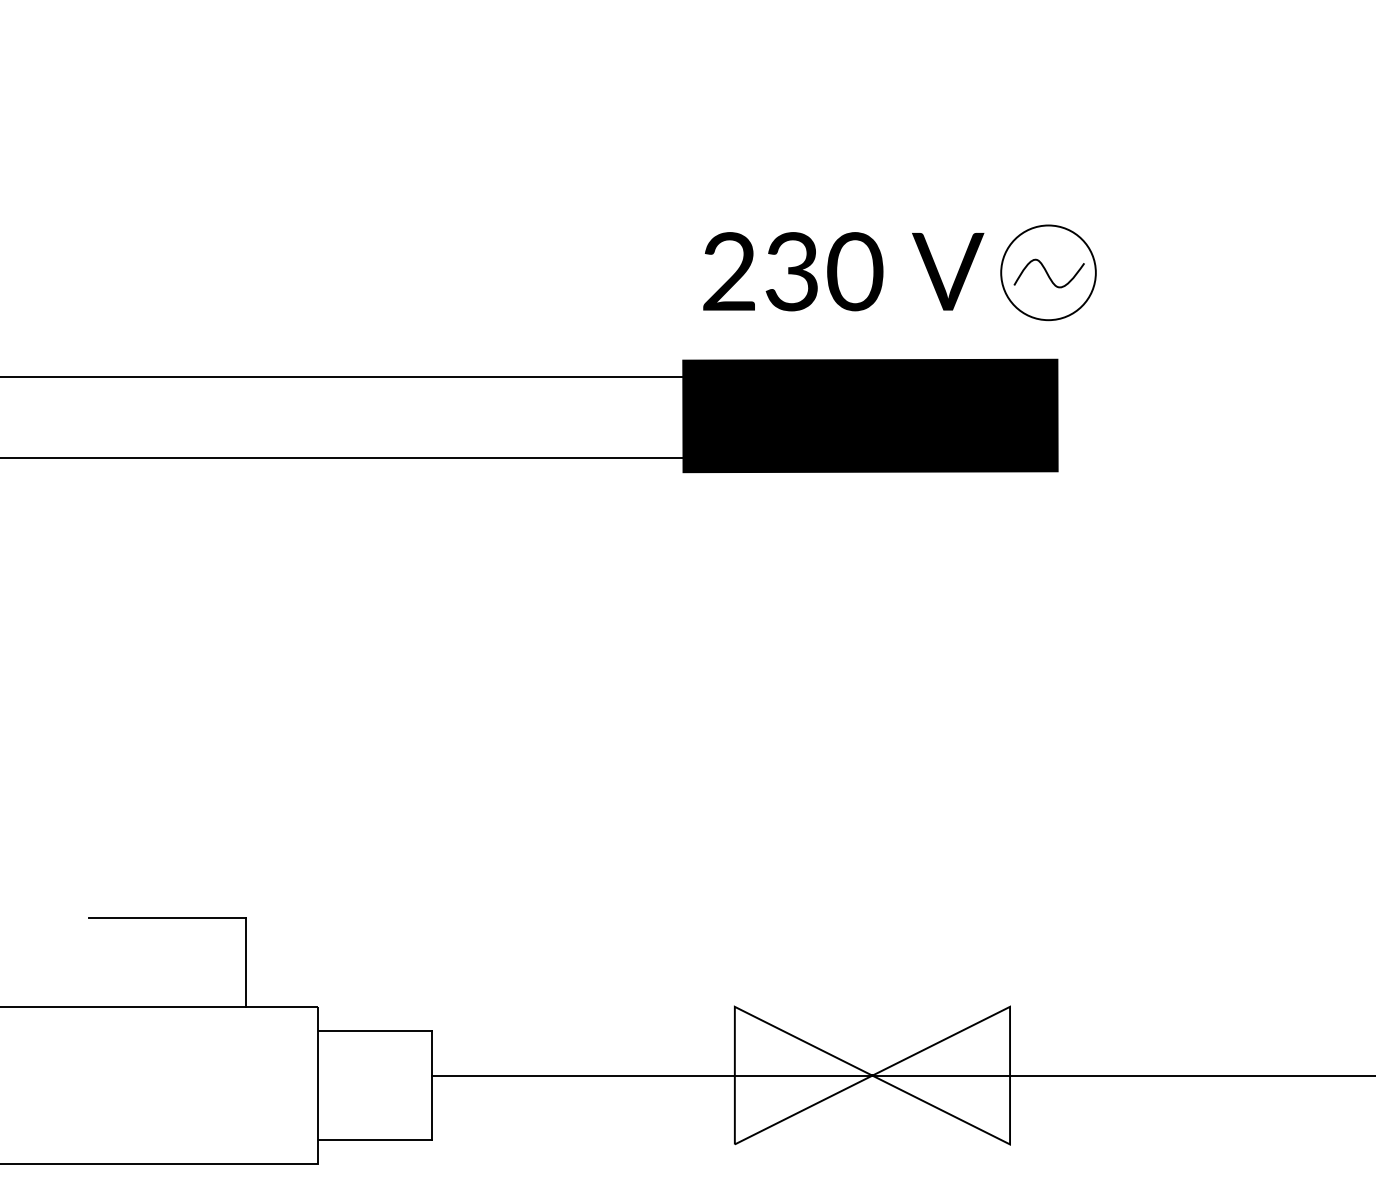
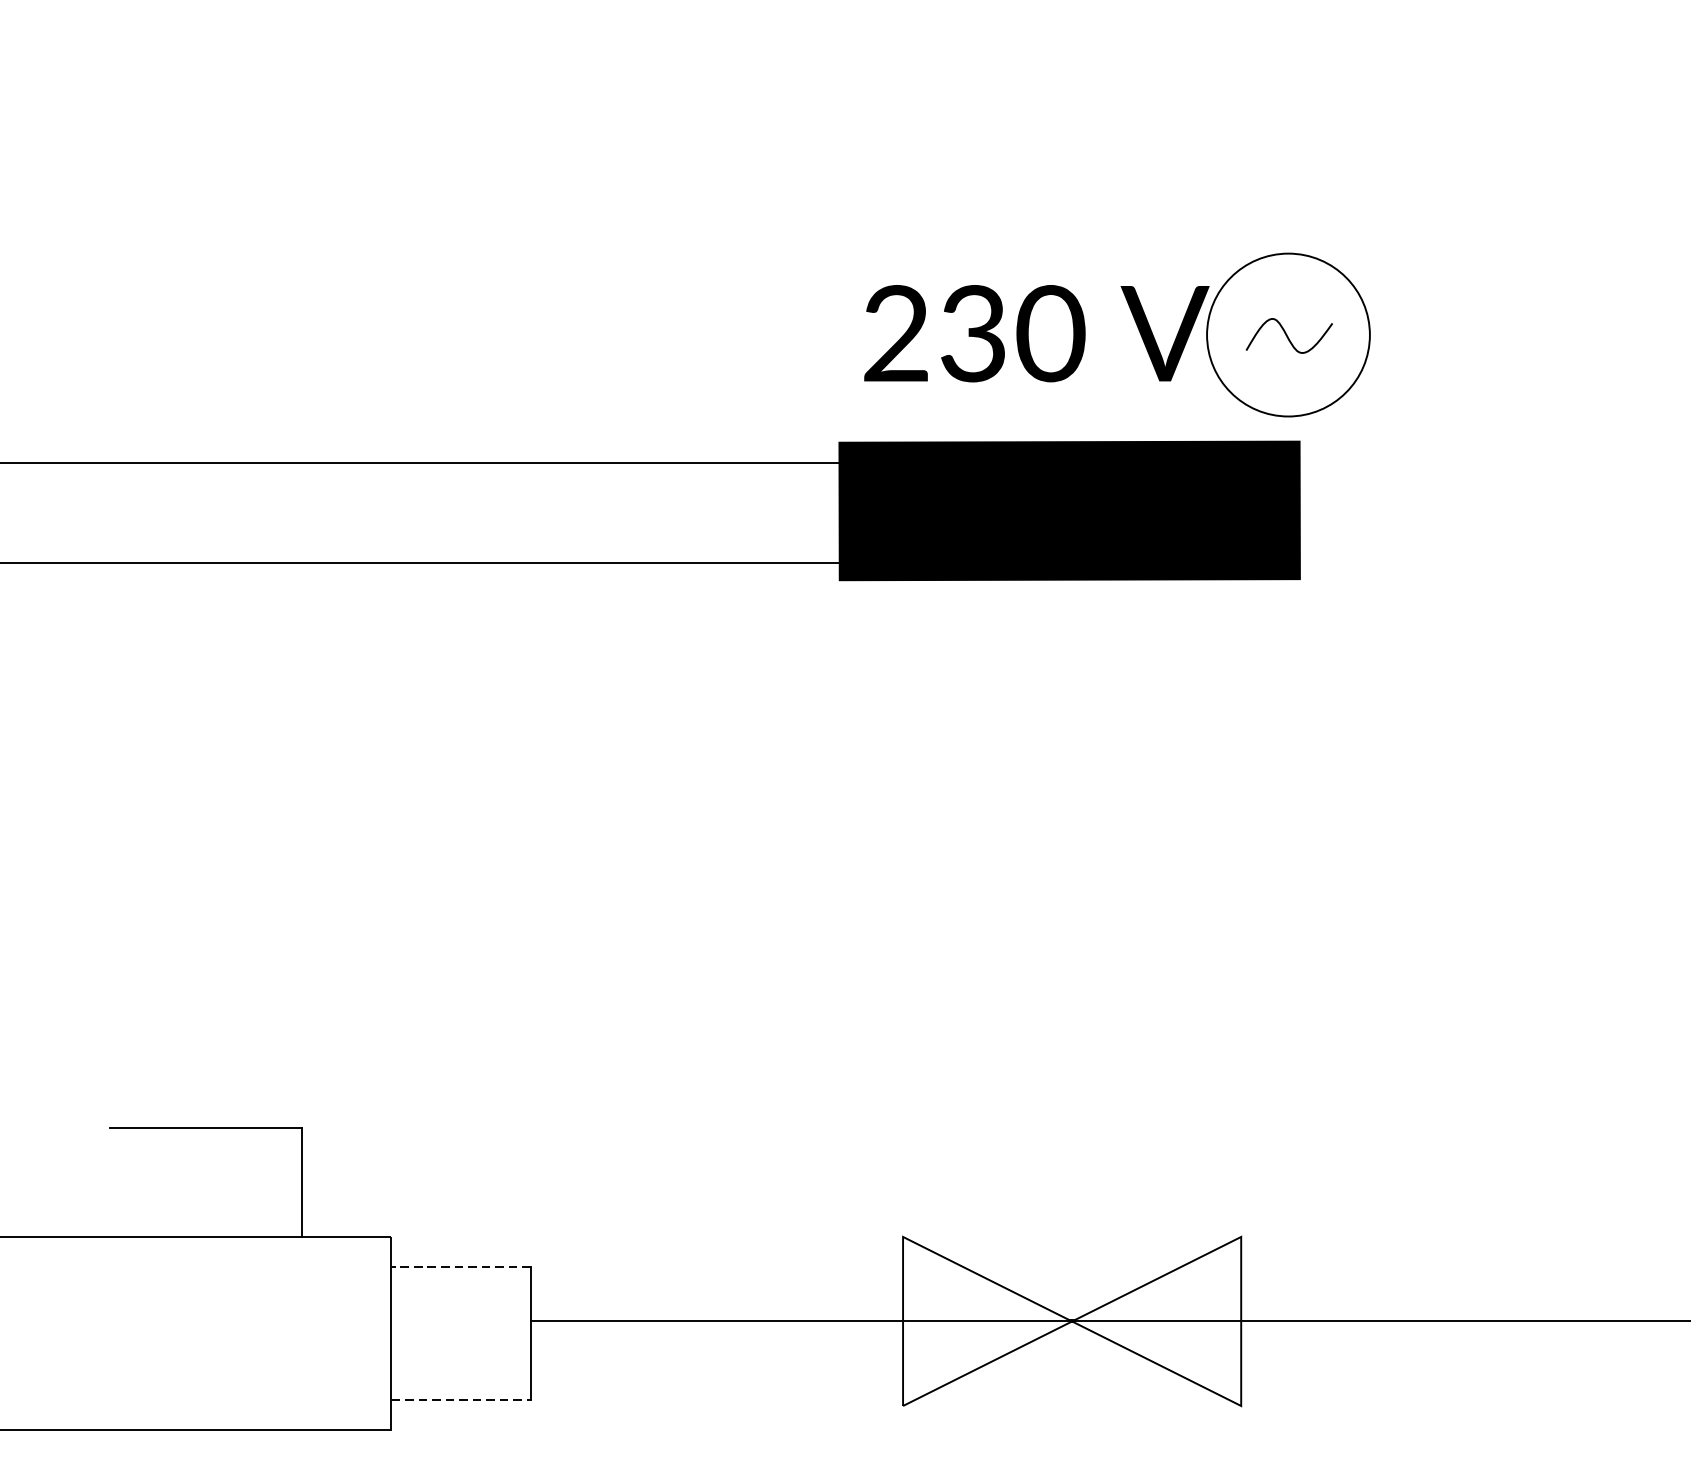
circle: (1048, 272) -> (1288, 334), size x1.4
line: (375, 1031) -> (461, 1267), solid -> dashed
line: (375, 1139) -> (461, 1399), solid -> dashed

